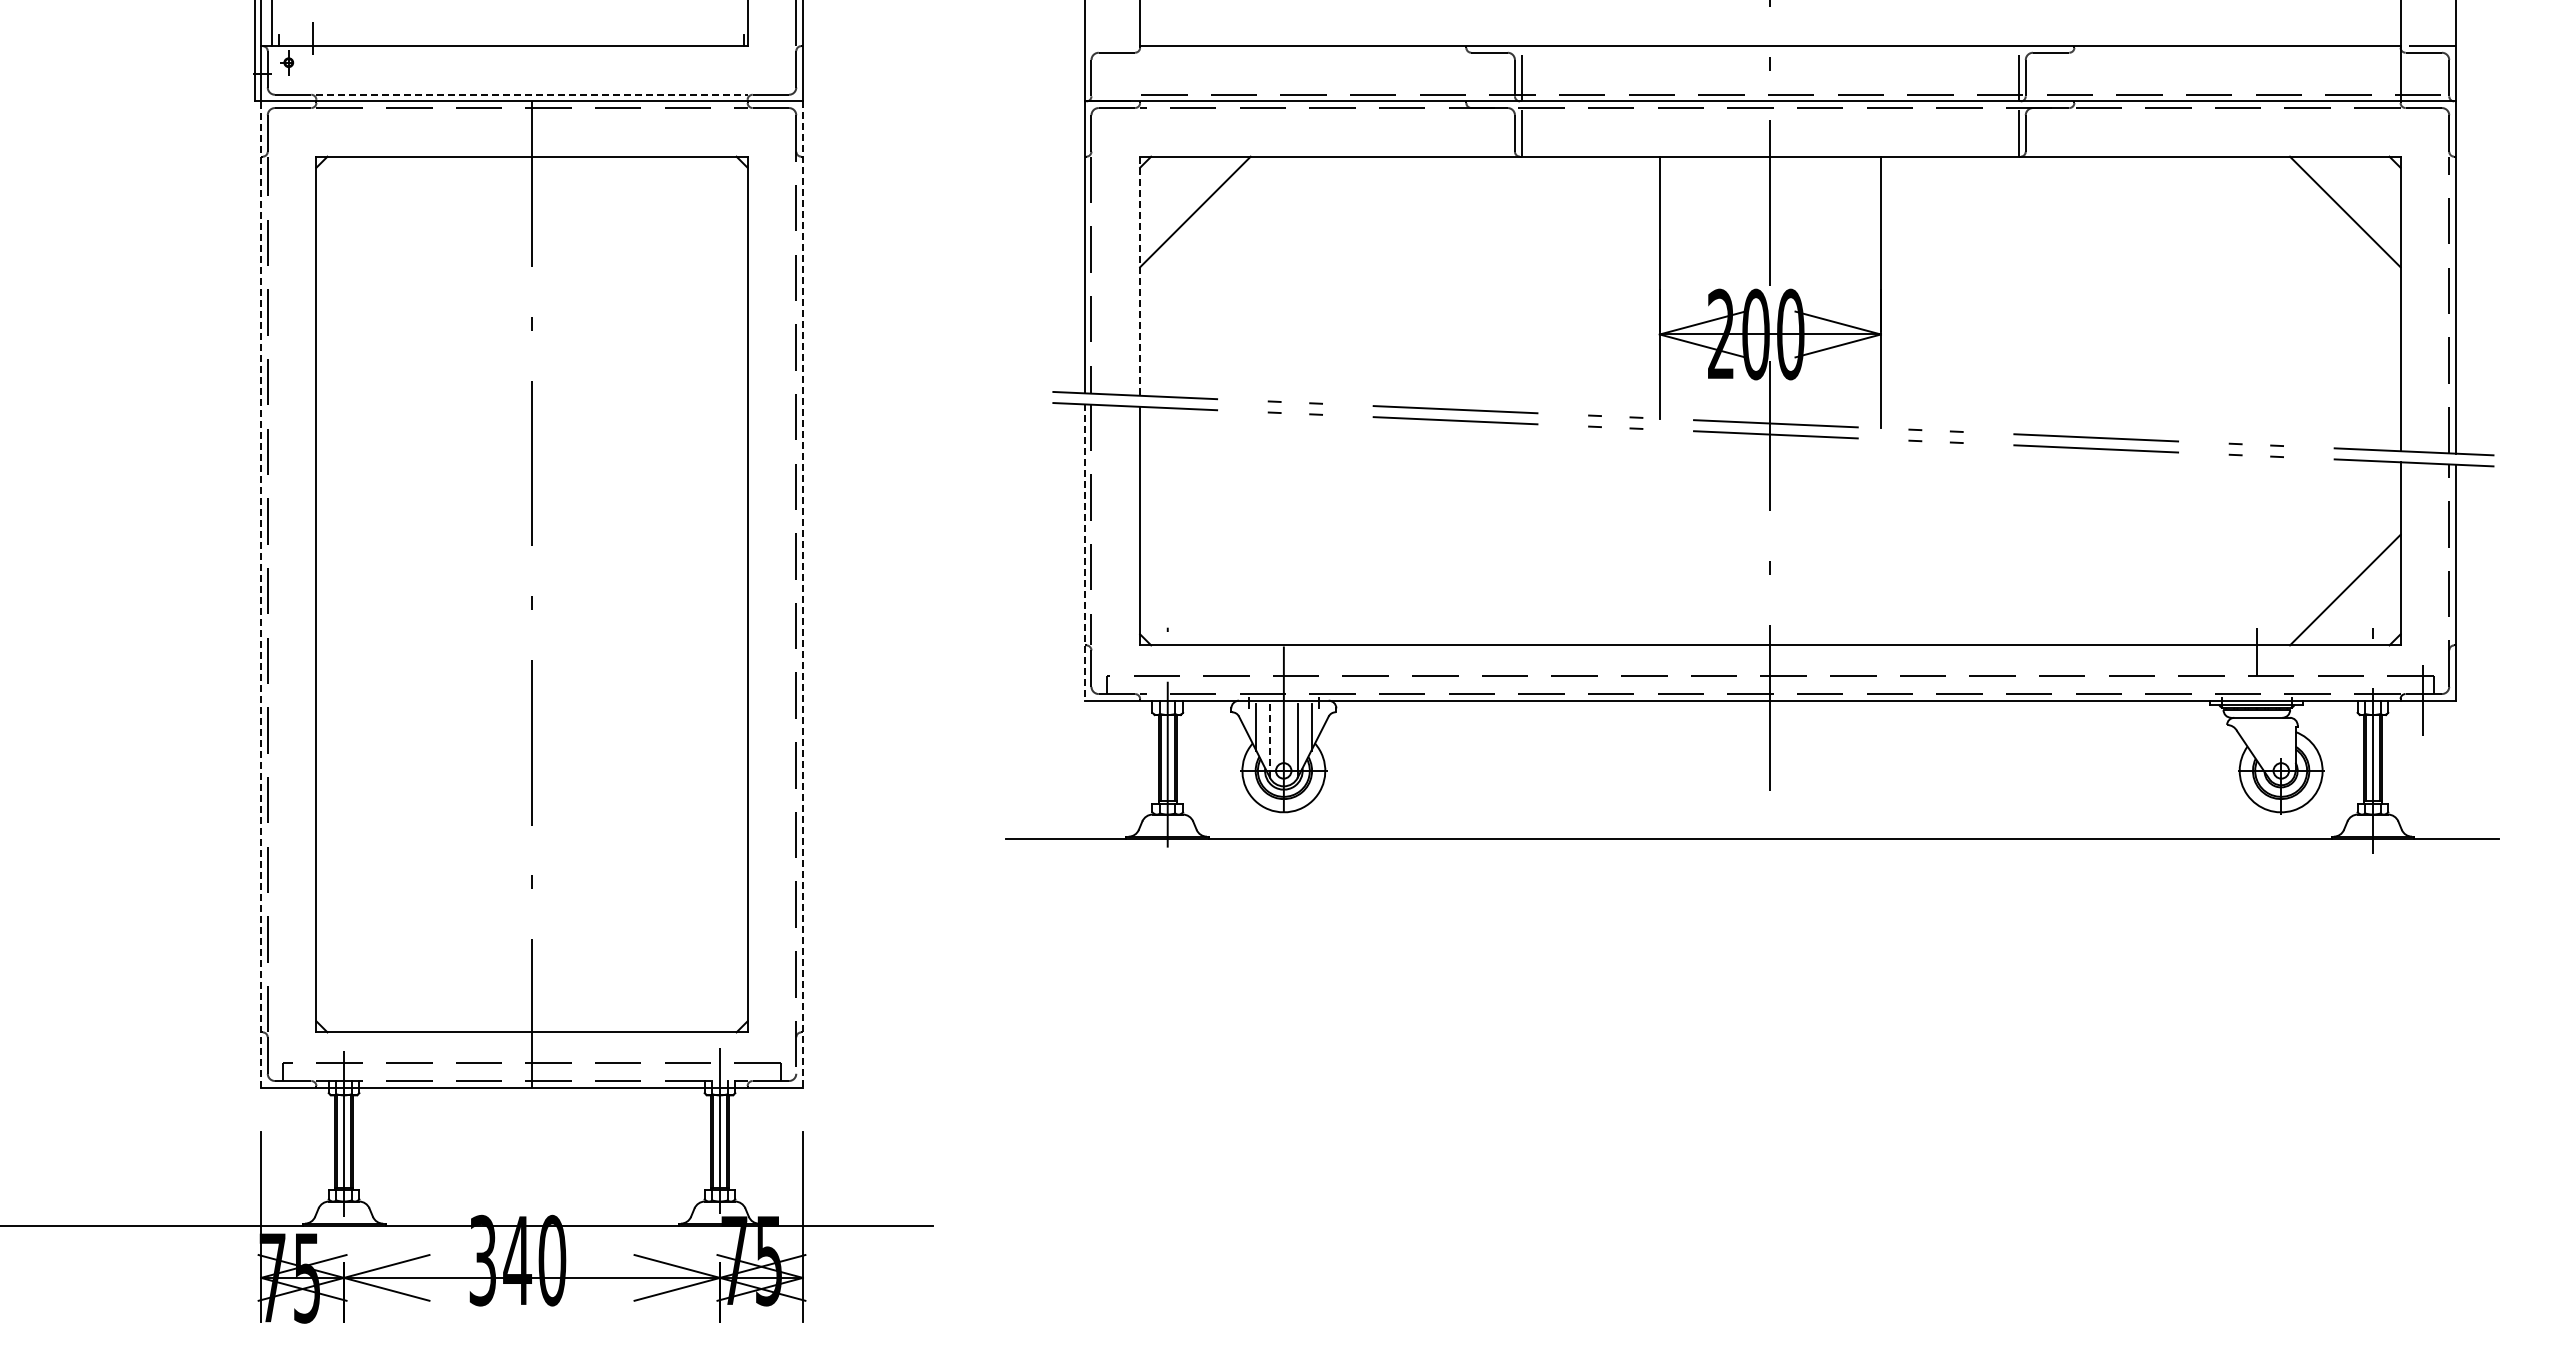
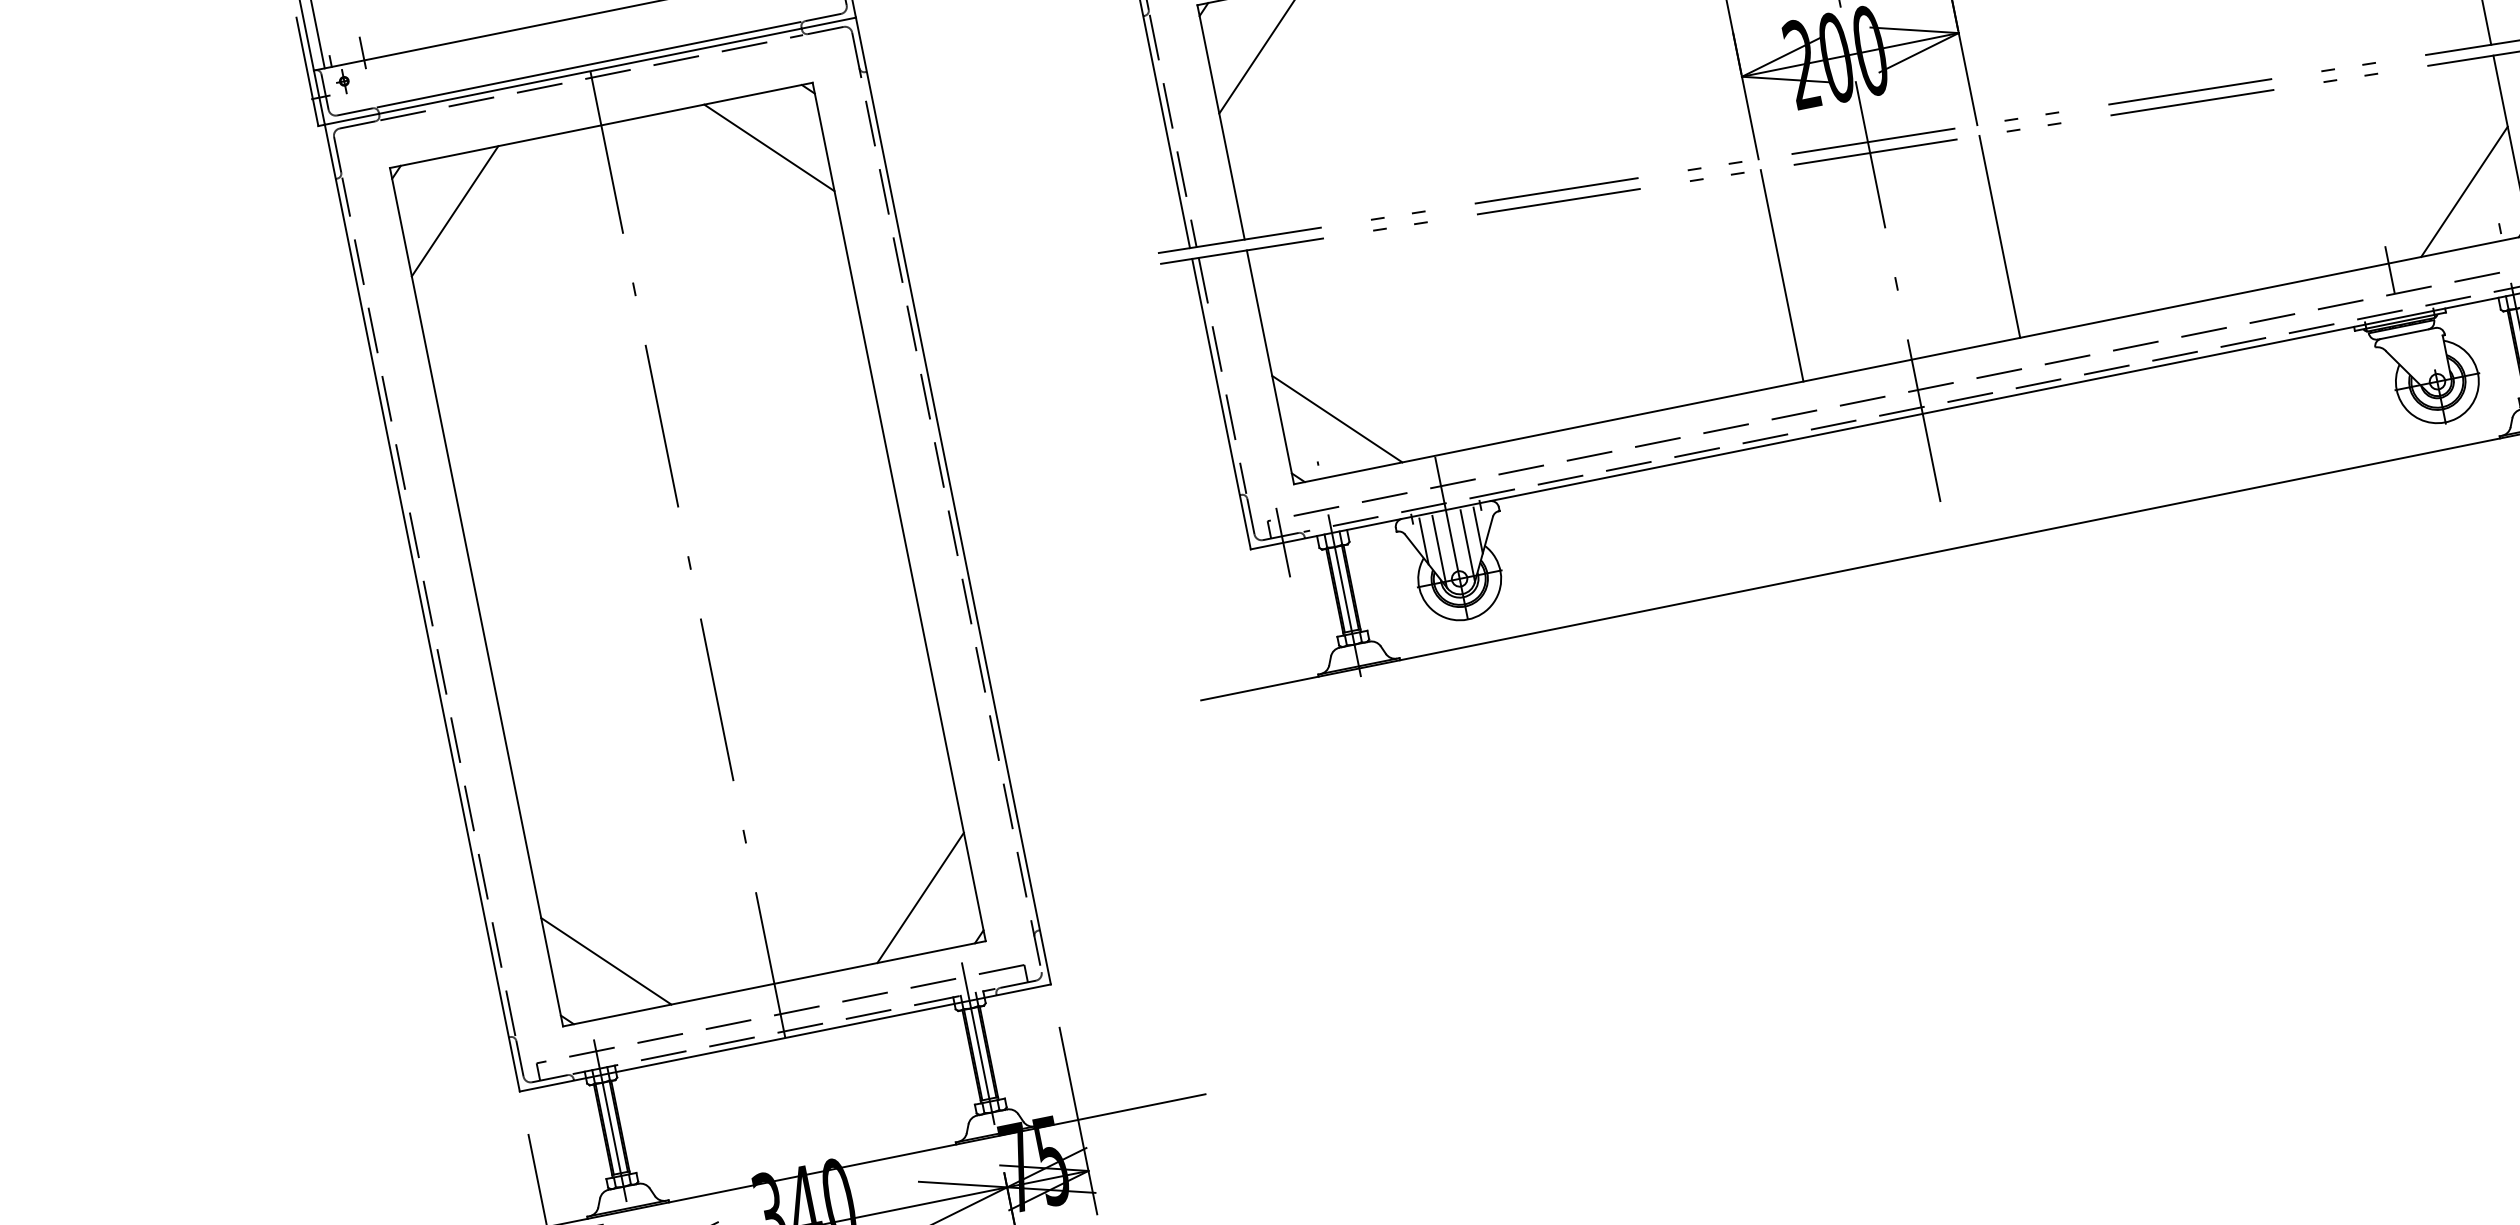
line: (532, 94) -> (589, 64), dashed -> solid
line: (371, 211) -> (454, 210), added
line: (692, 211) -> (769, 147), added
line: (1140, 276) -> (1221, 122), dashed -> solid
line: (1659, 537) -> (1781, 275), added
line: (1880, 542) -> (1999, 237), added
line: (1084, 553) -> (1221, 405), dashed -> solid
line: (1195, 589) -> (1337, 418), added
line: (261, 594) -> (422, 608), dashed -> solid
line: (802, 595) -> (953, 502), dashed -> solid
line: (1118, 700) -> (1283, 542), added
line: (1269, 740) -> (1439, 551), dashed -> solid
line: (371, 976) -> (606, 960), added
line: (692, 976) -> (920, 897), added

